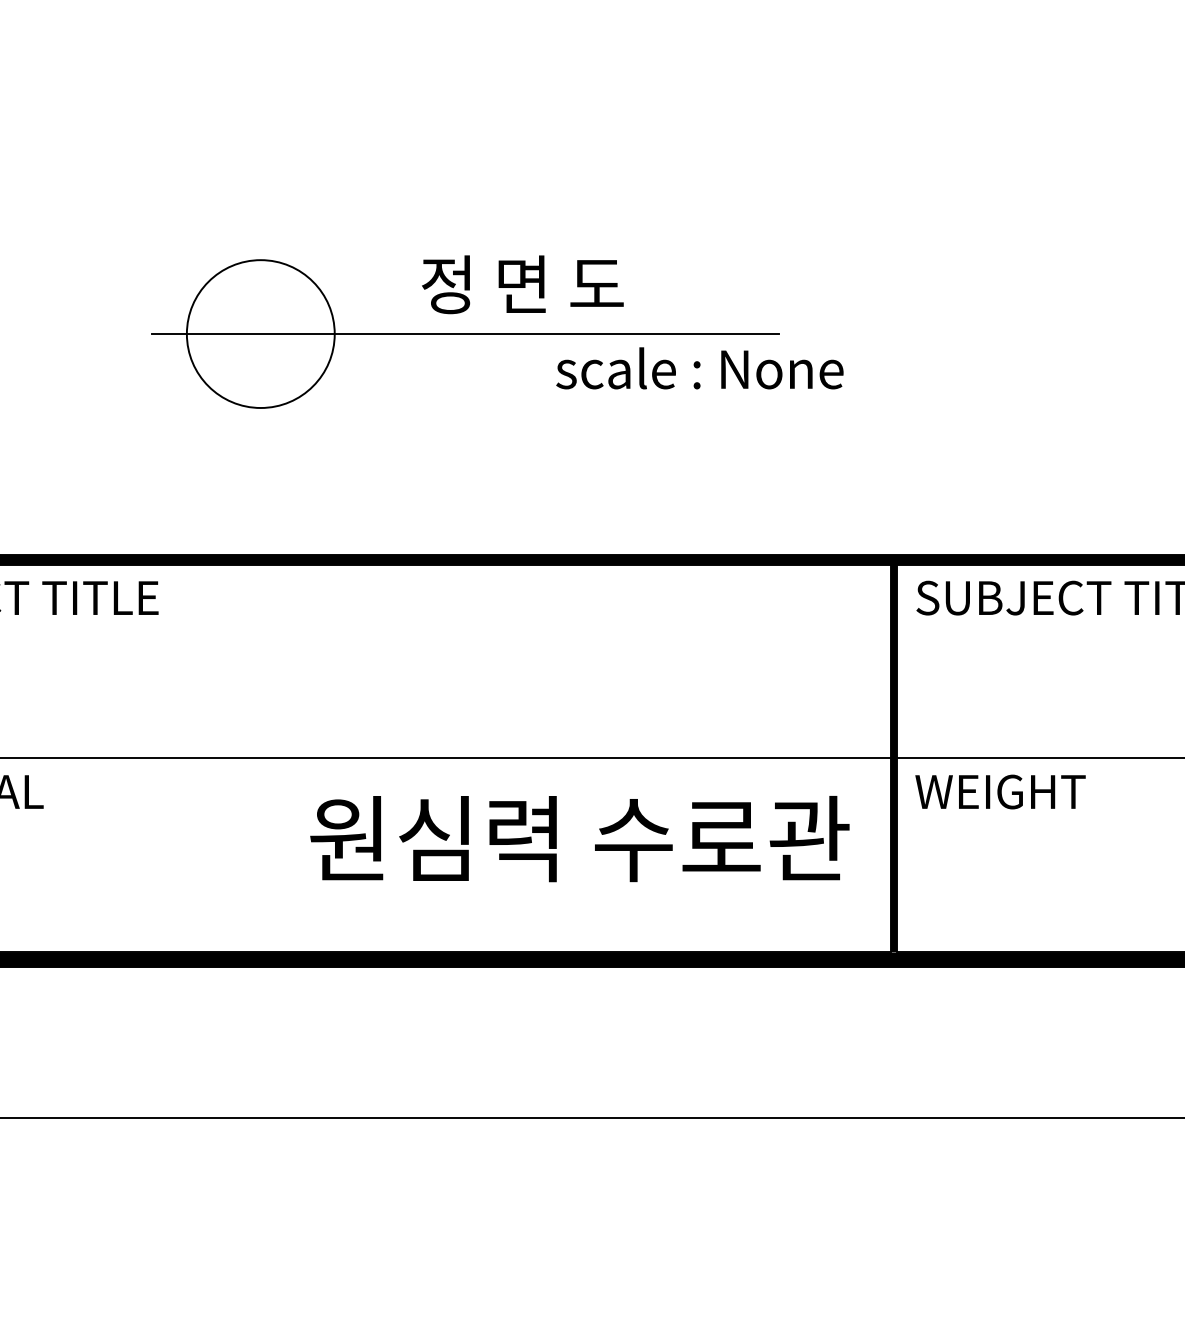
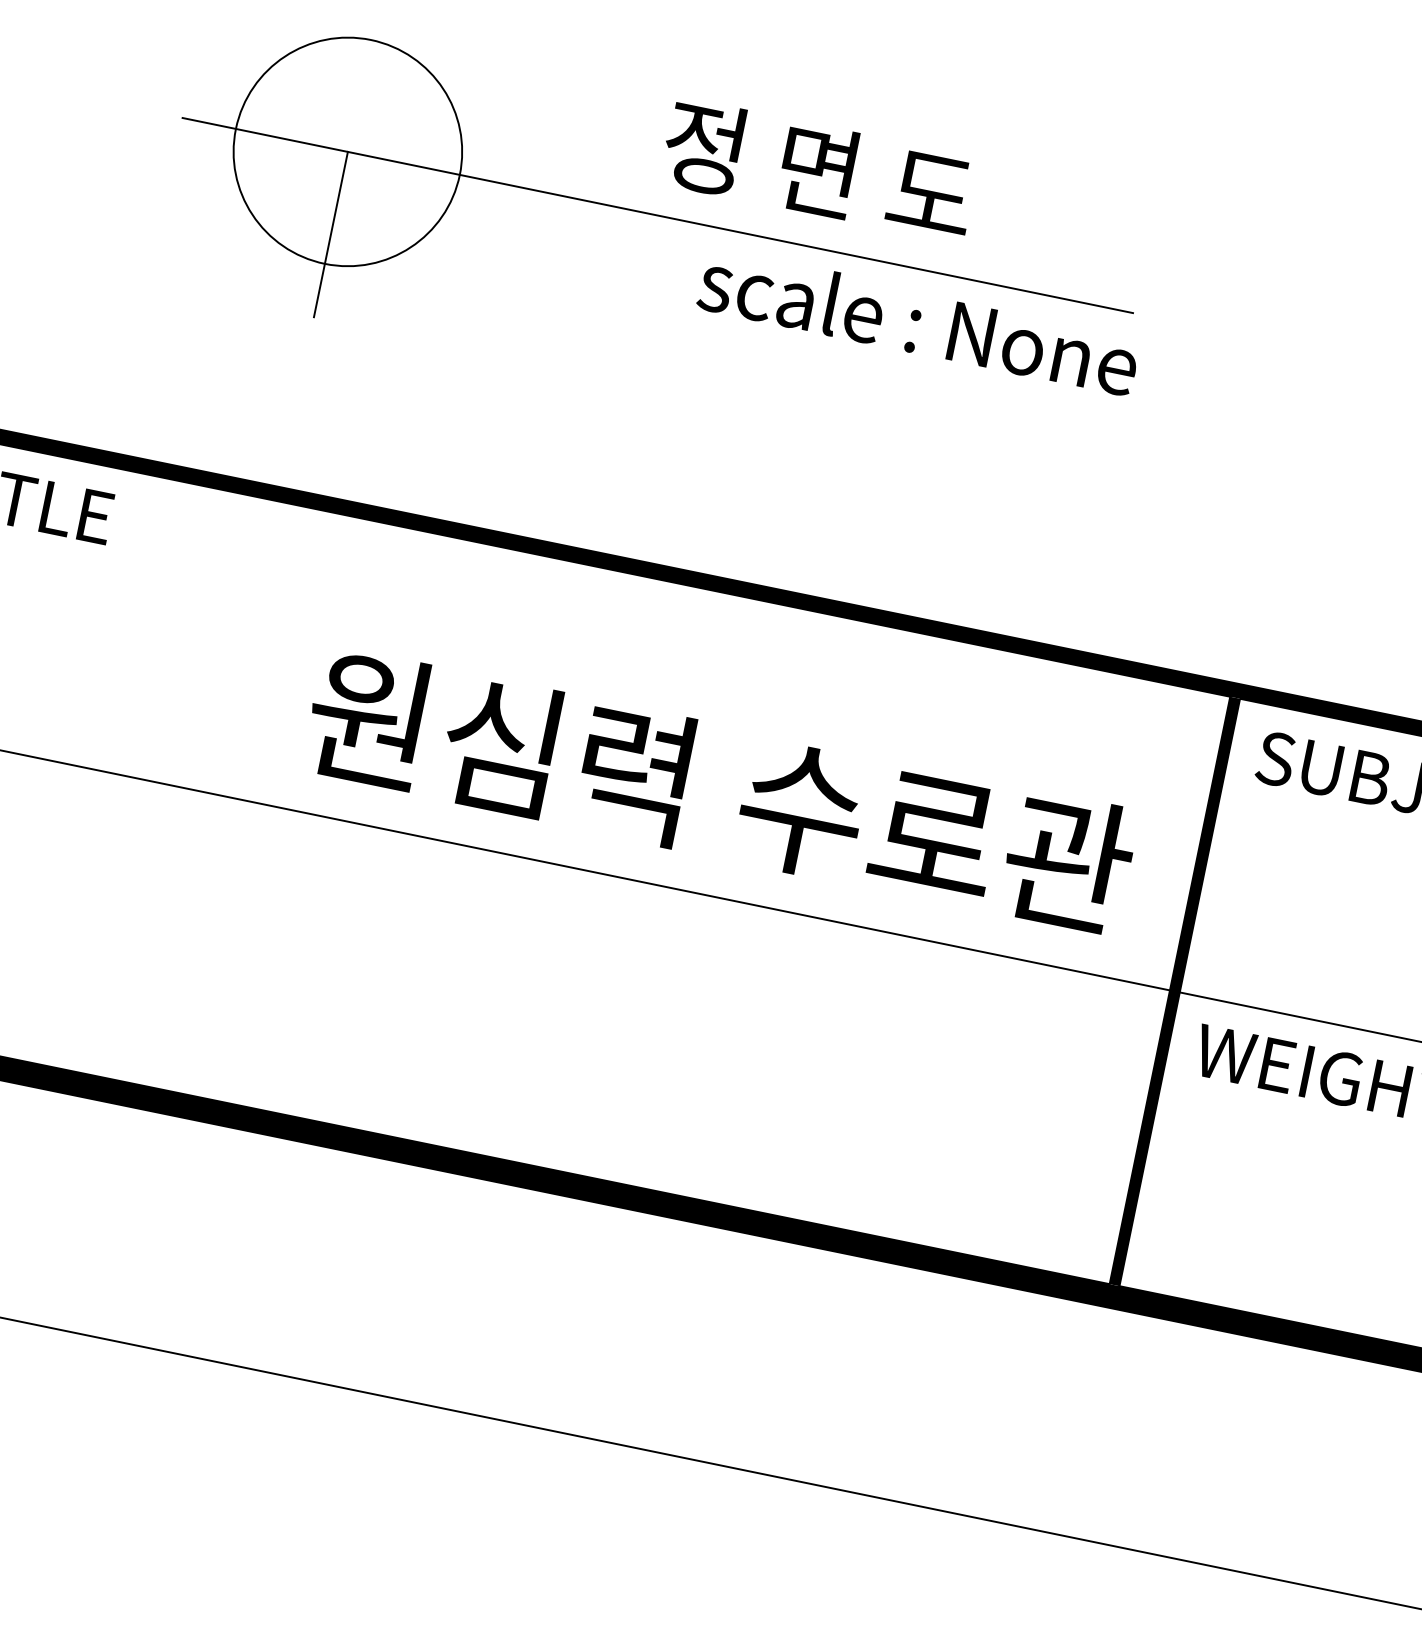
text: (522, 284) -> (818, 170), moved
text: (699, 368) -> (918, 321), moved
line: (260, 388) -> (330, 234), added
text: (579, 839) -> (719, 792), moved

